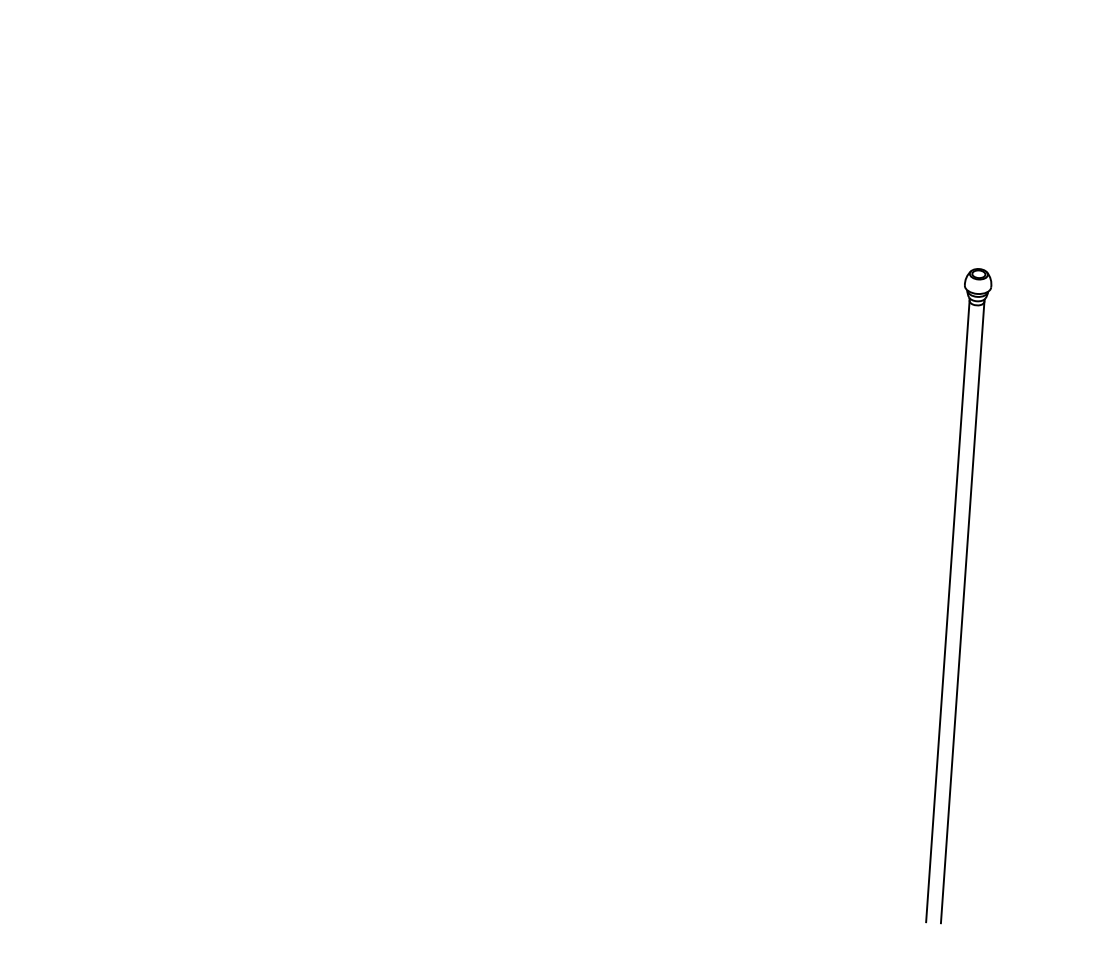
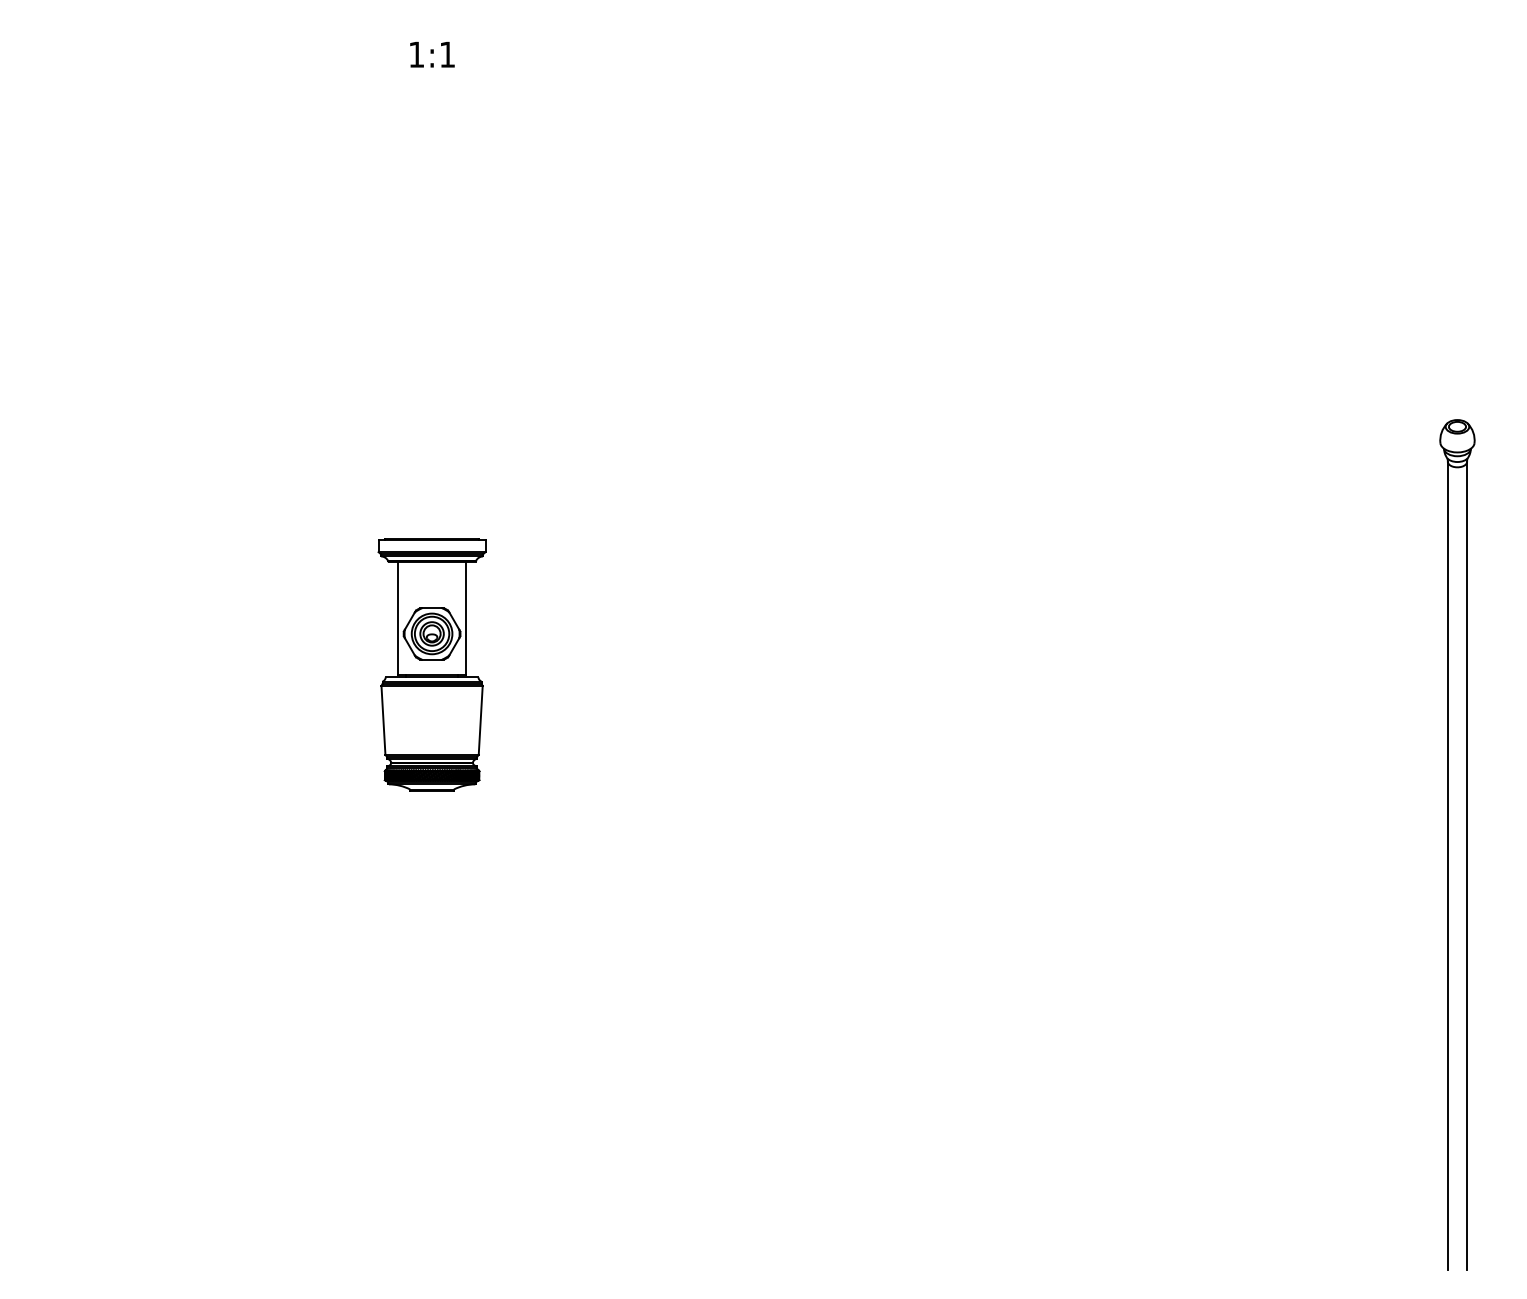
part: (177, 401) -> (431, 664), added

